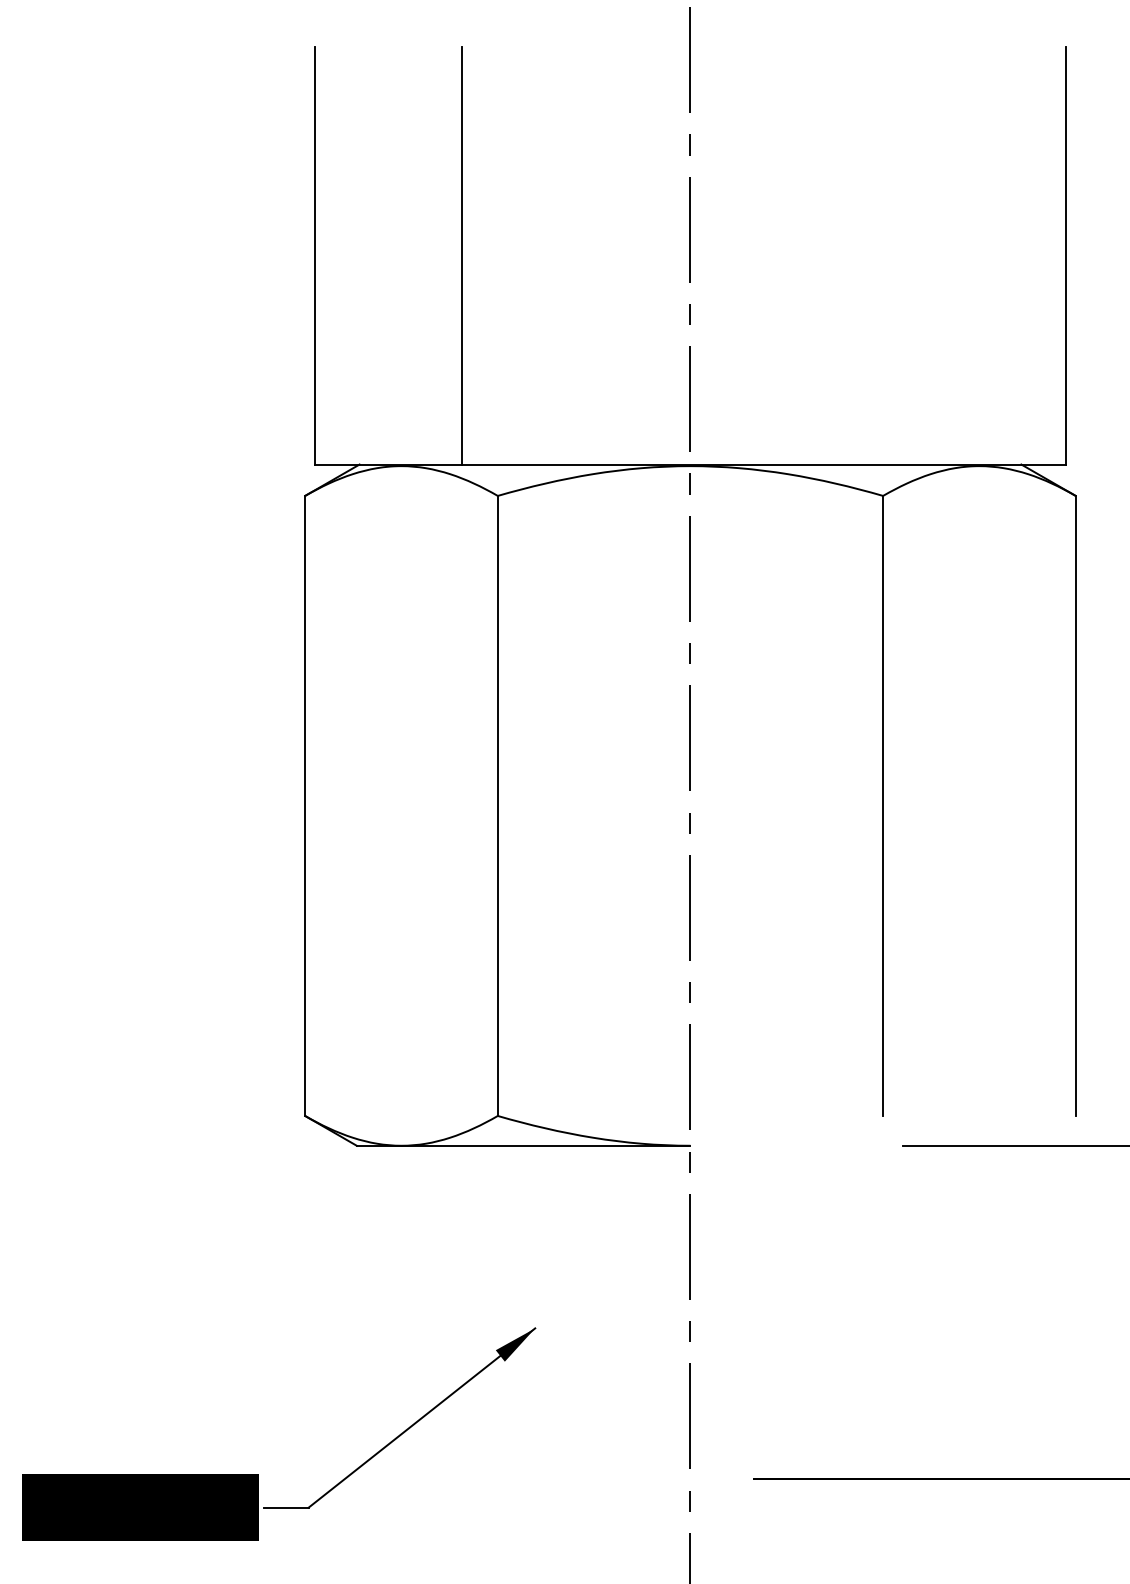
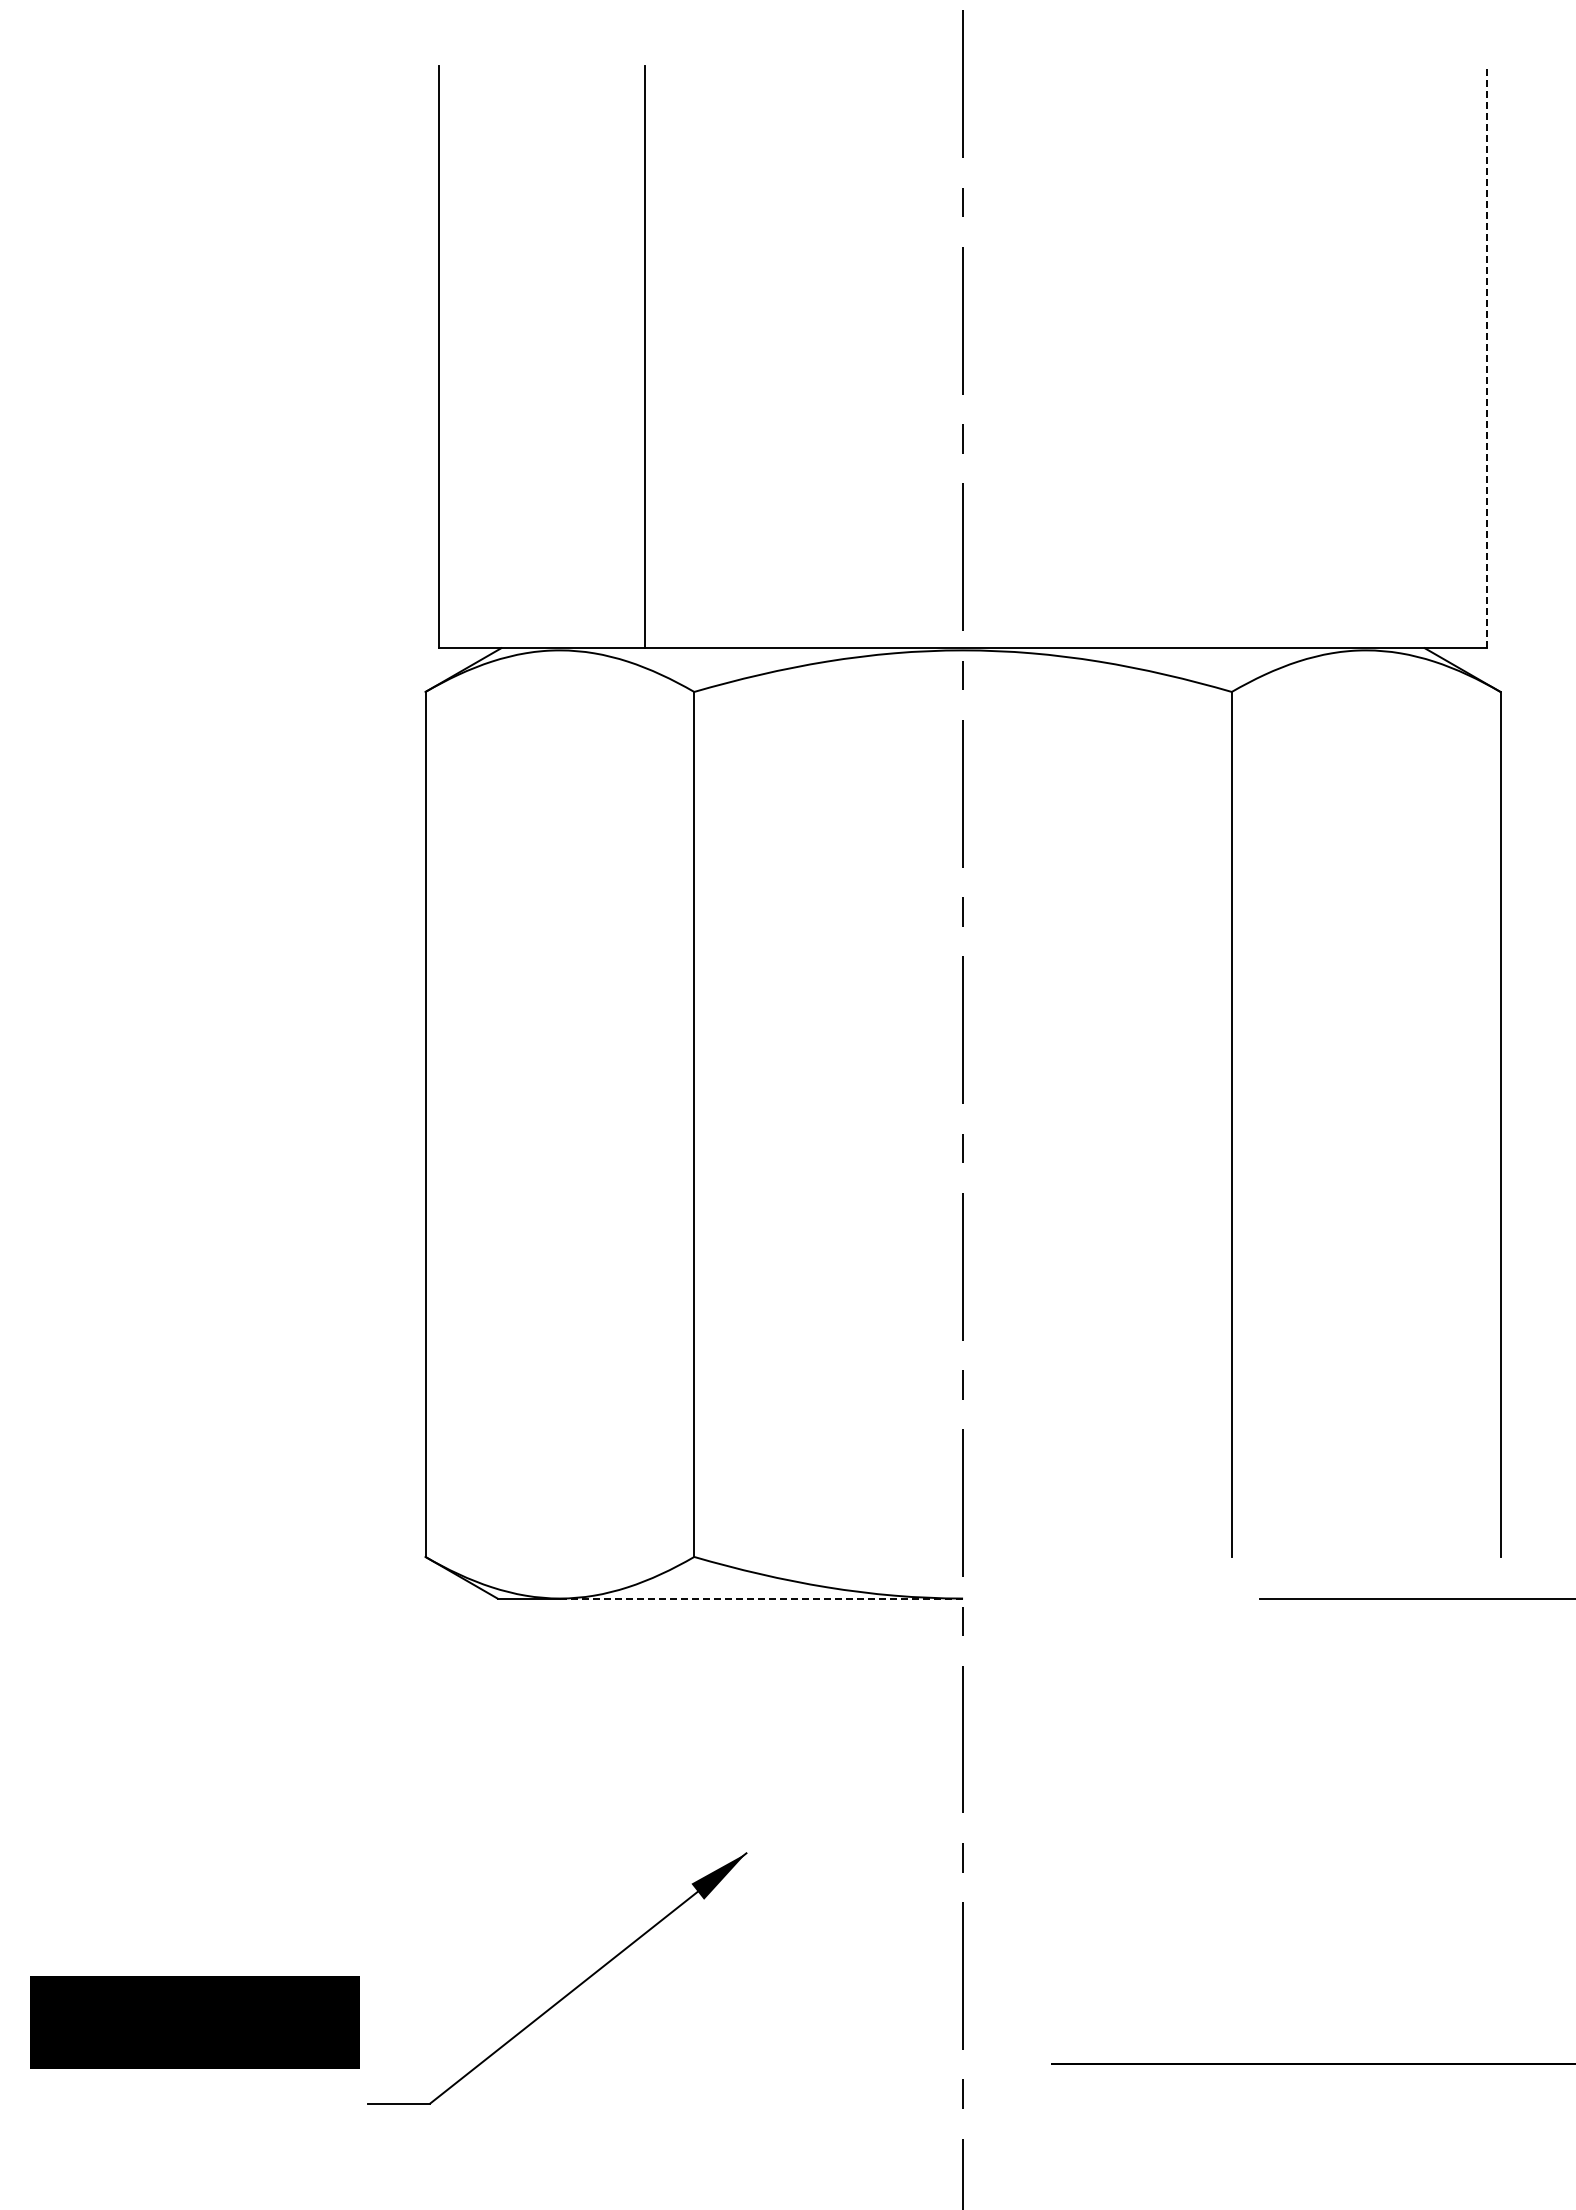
line: (1065, 256) -> (1486, 357), solid -> dashed
line: (546, 1145) -> (761, 1598), solid -> dashed
text: (139, 1507) -> (194, 2022), moved

